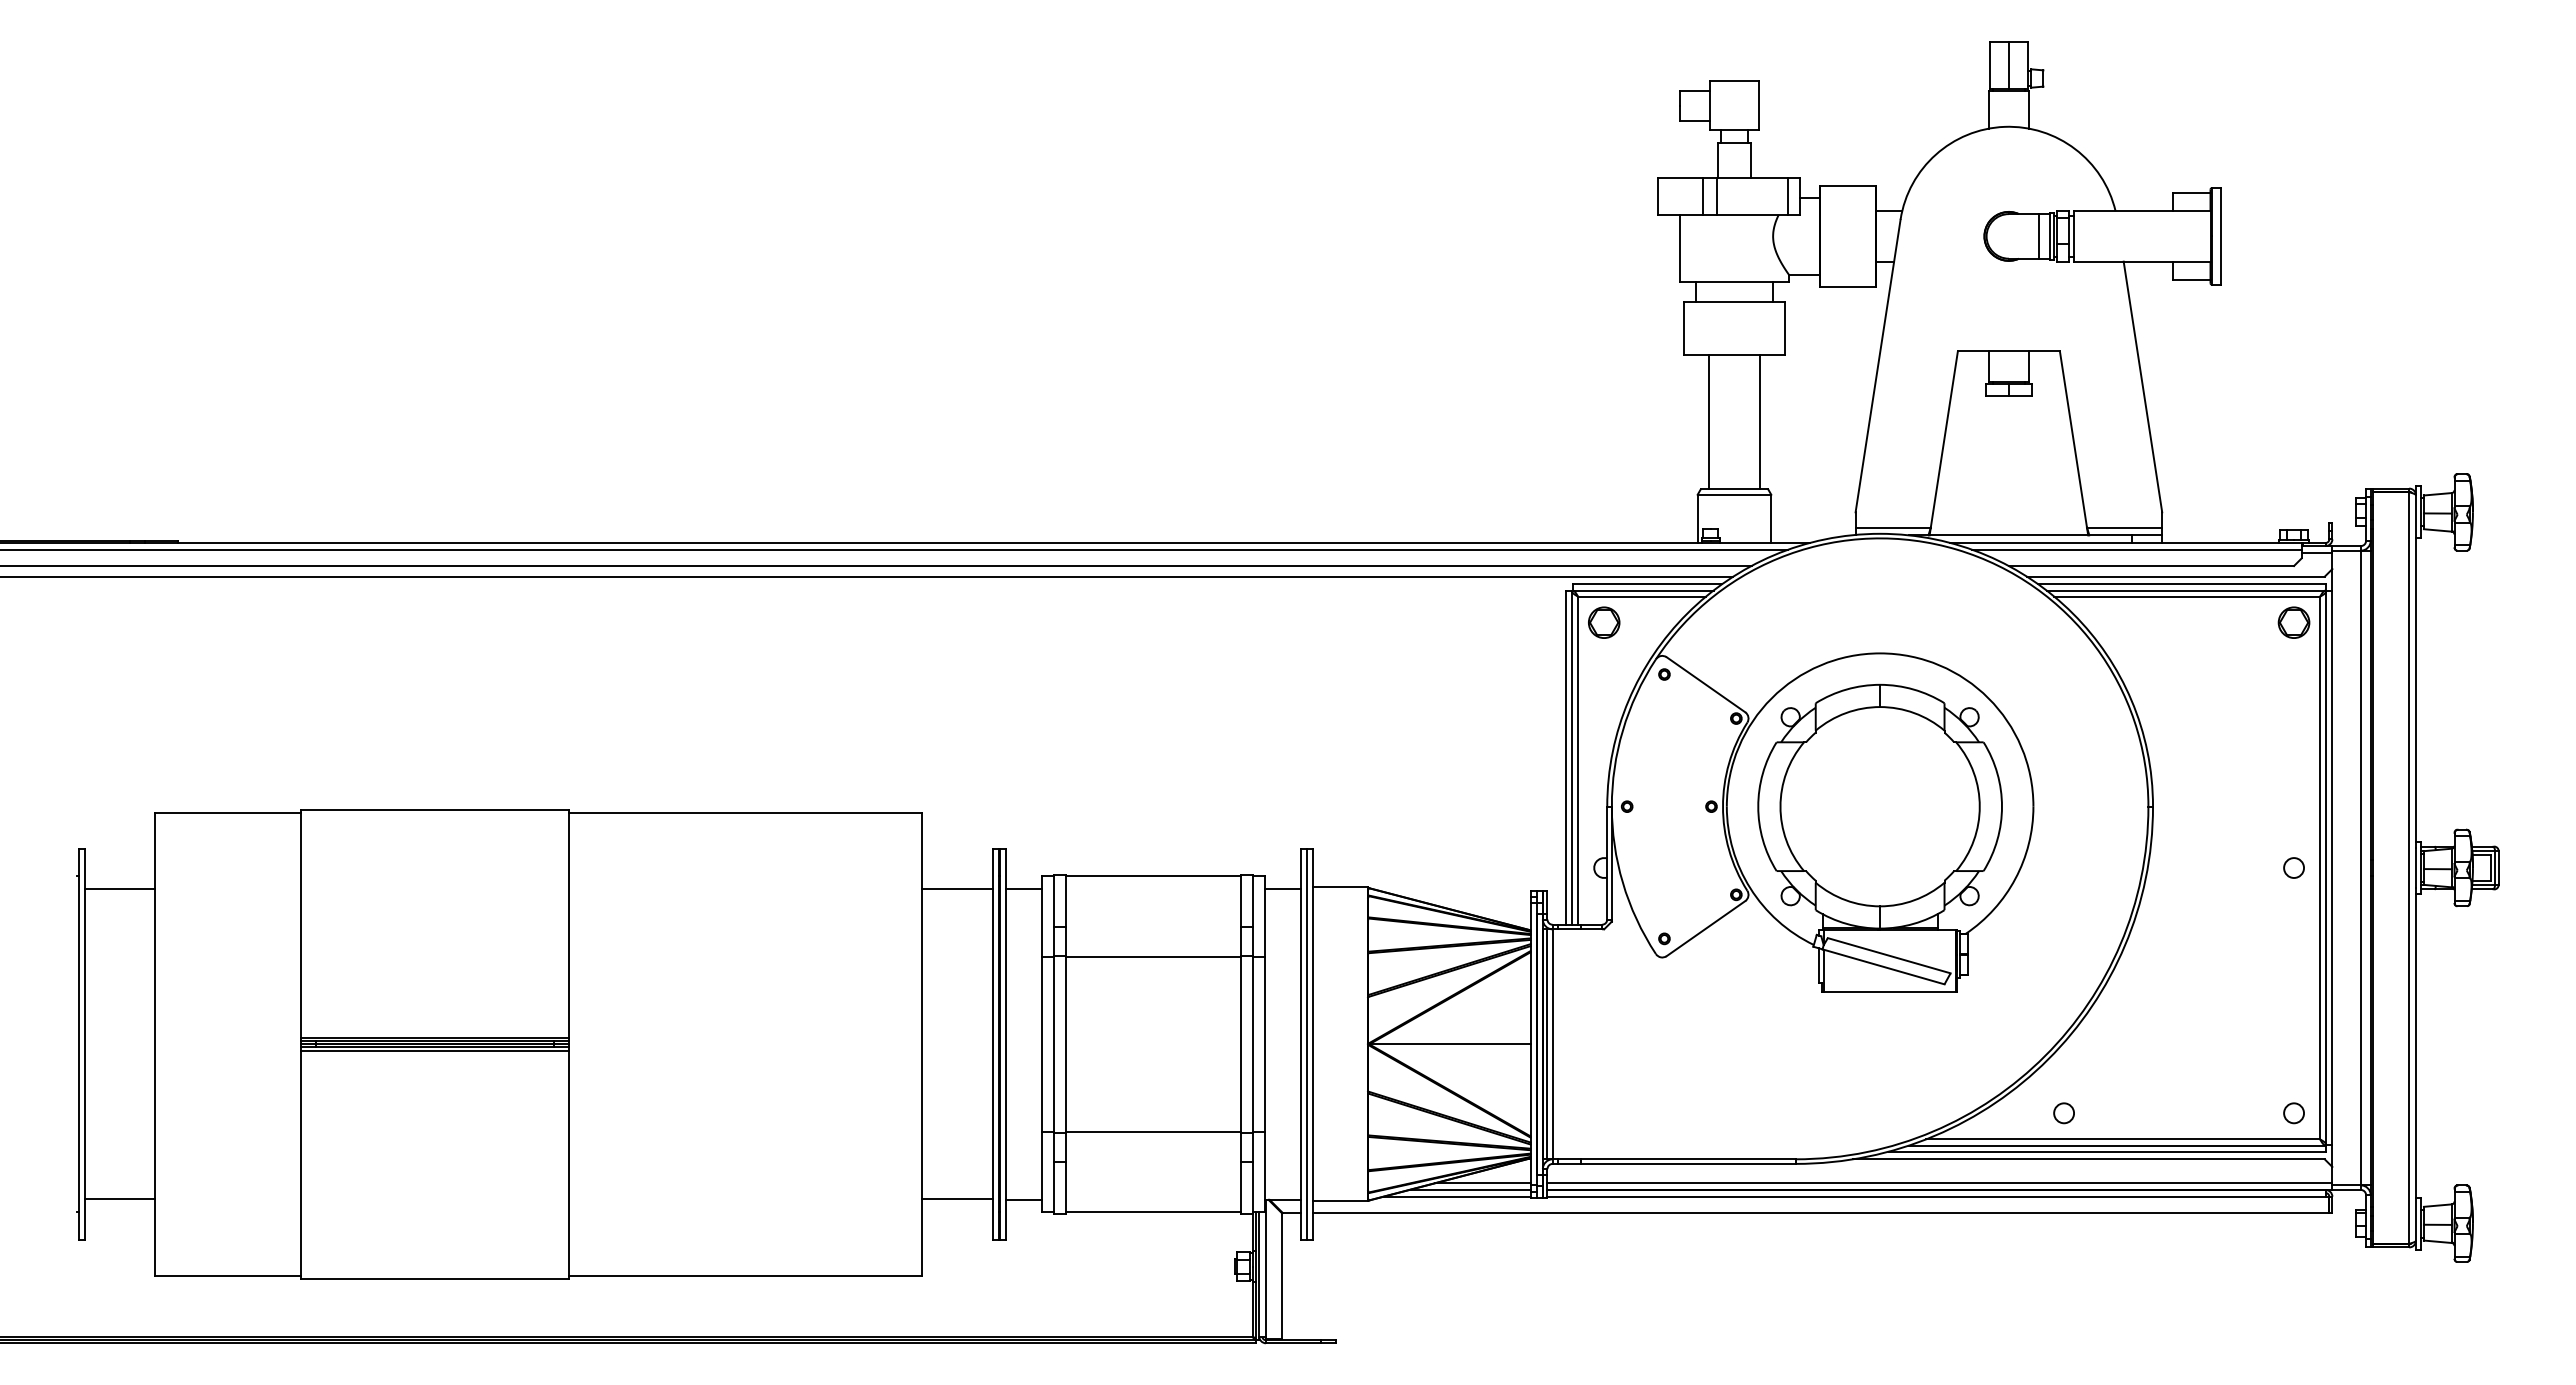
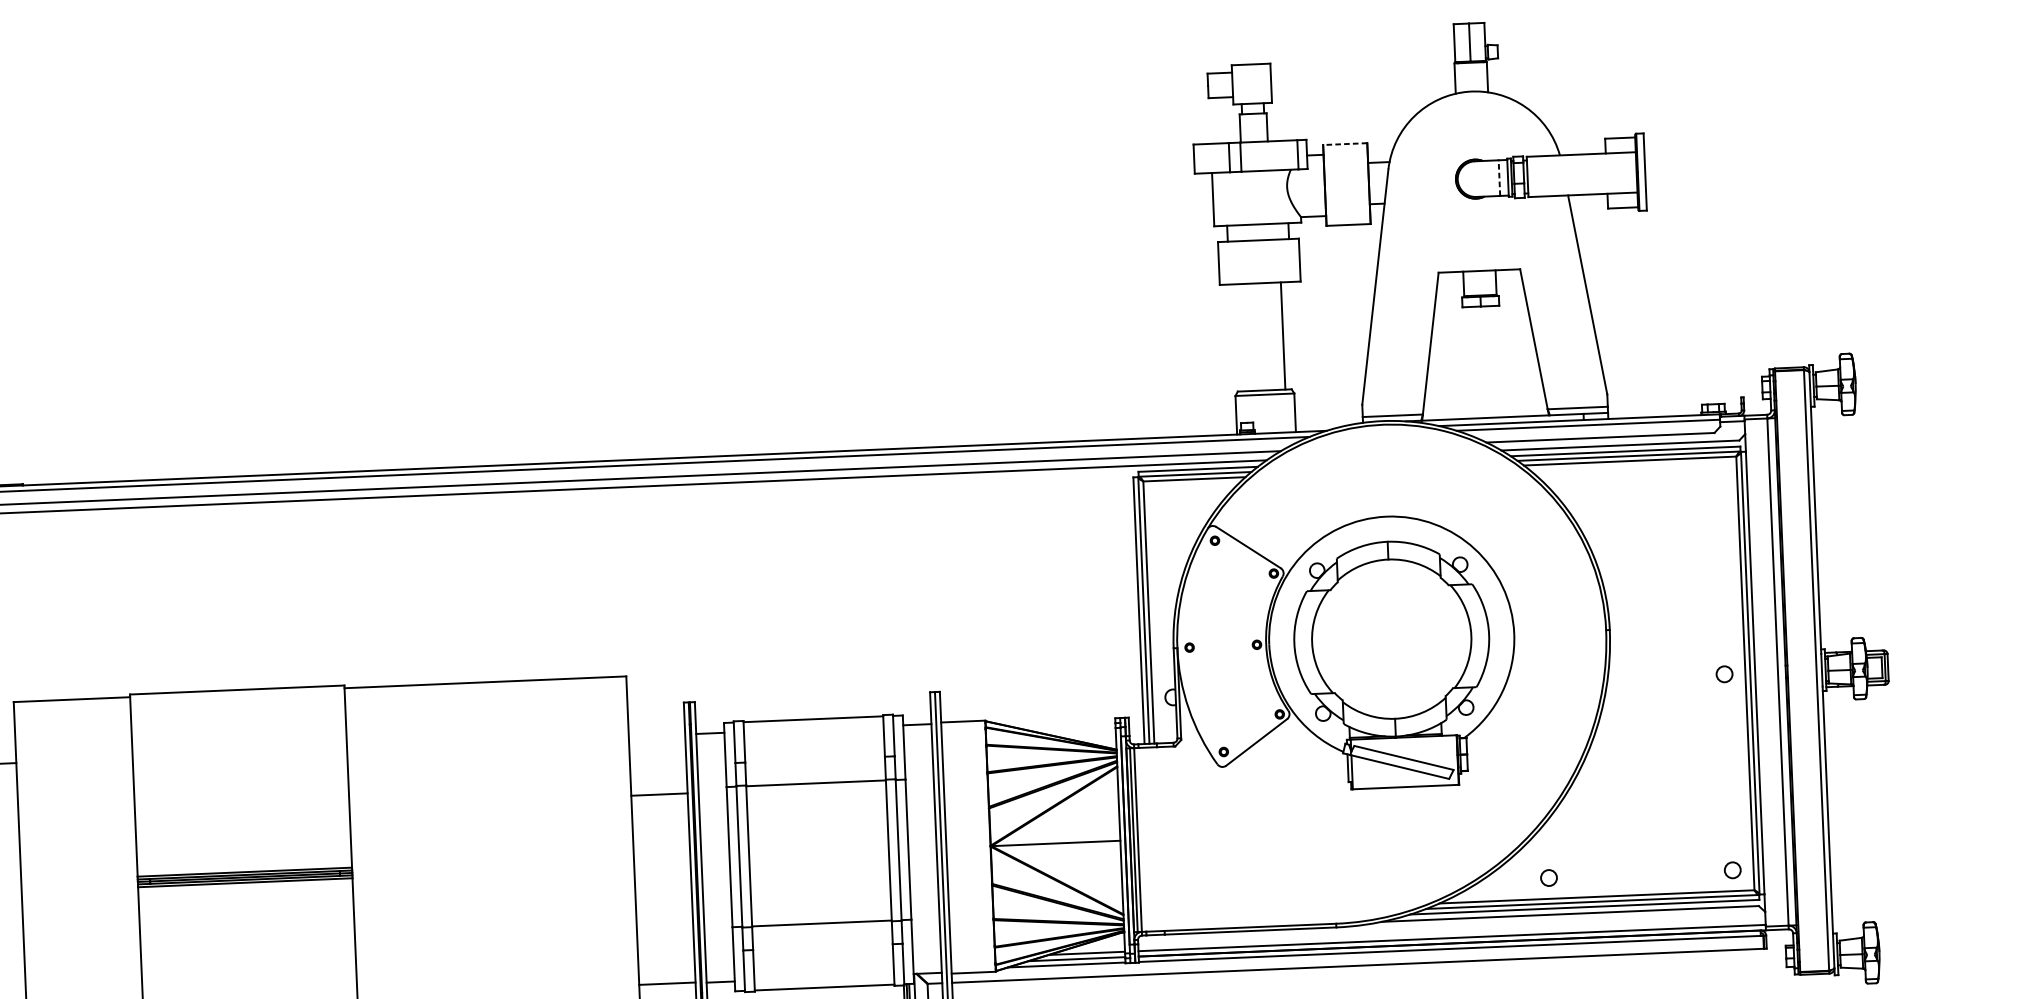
line: (1847, 185) -> (1344, 143), solid -> dashed
line: (2038, 235) -> (1499, 177), solid -> dashed
line: (1708, 422) -> (1241, 337), removed
part: (1604, 622) -> (1165, 501), removed
part: (2293, 622) -> (1715, 478), removed
line: (956, 889) -> (658, 794), moved

